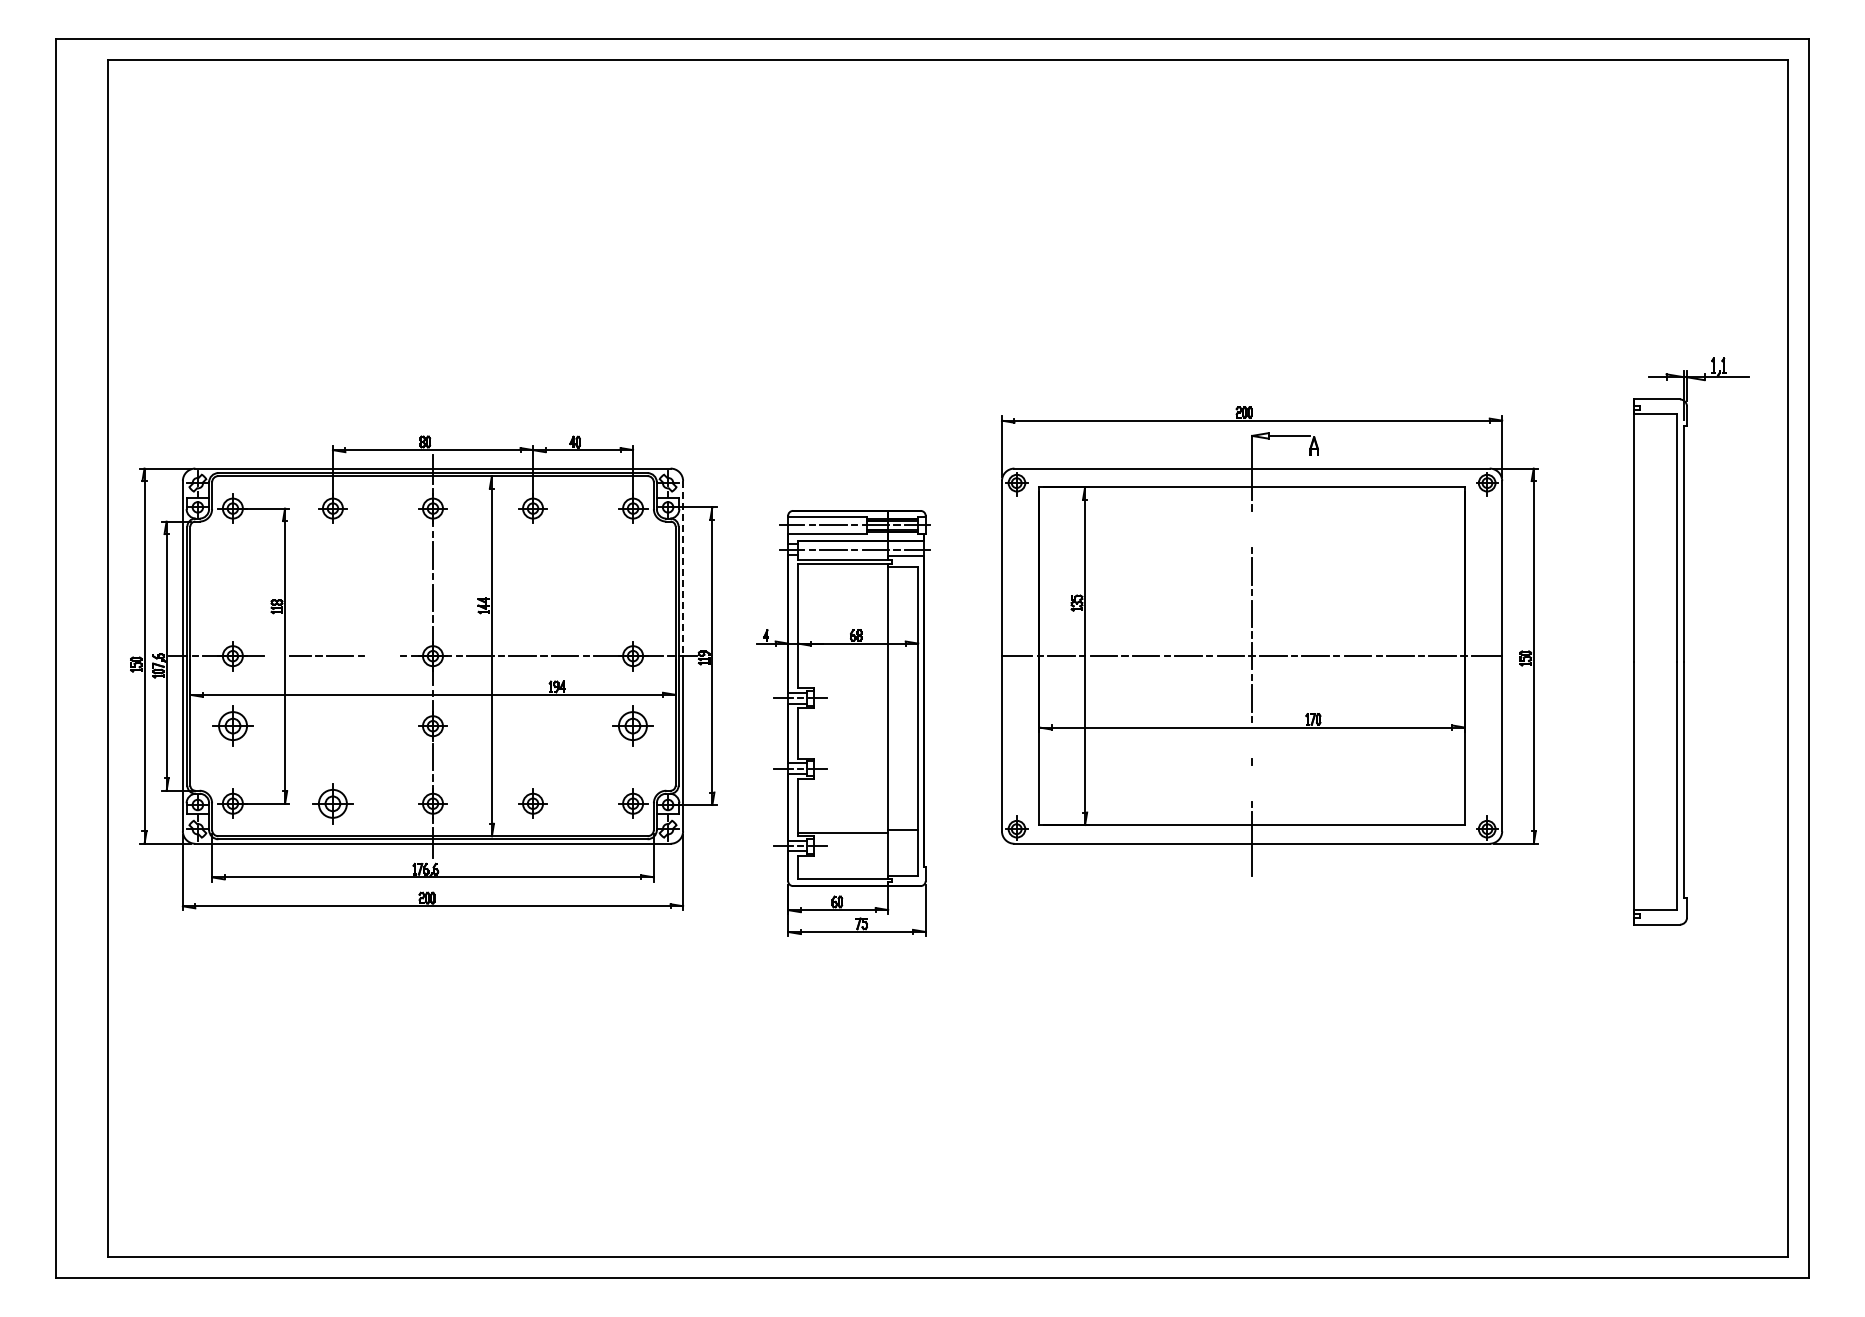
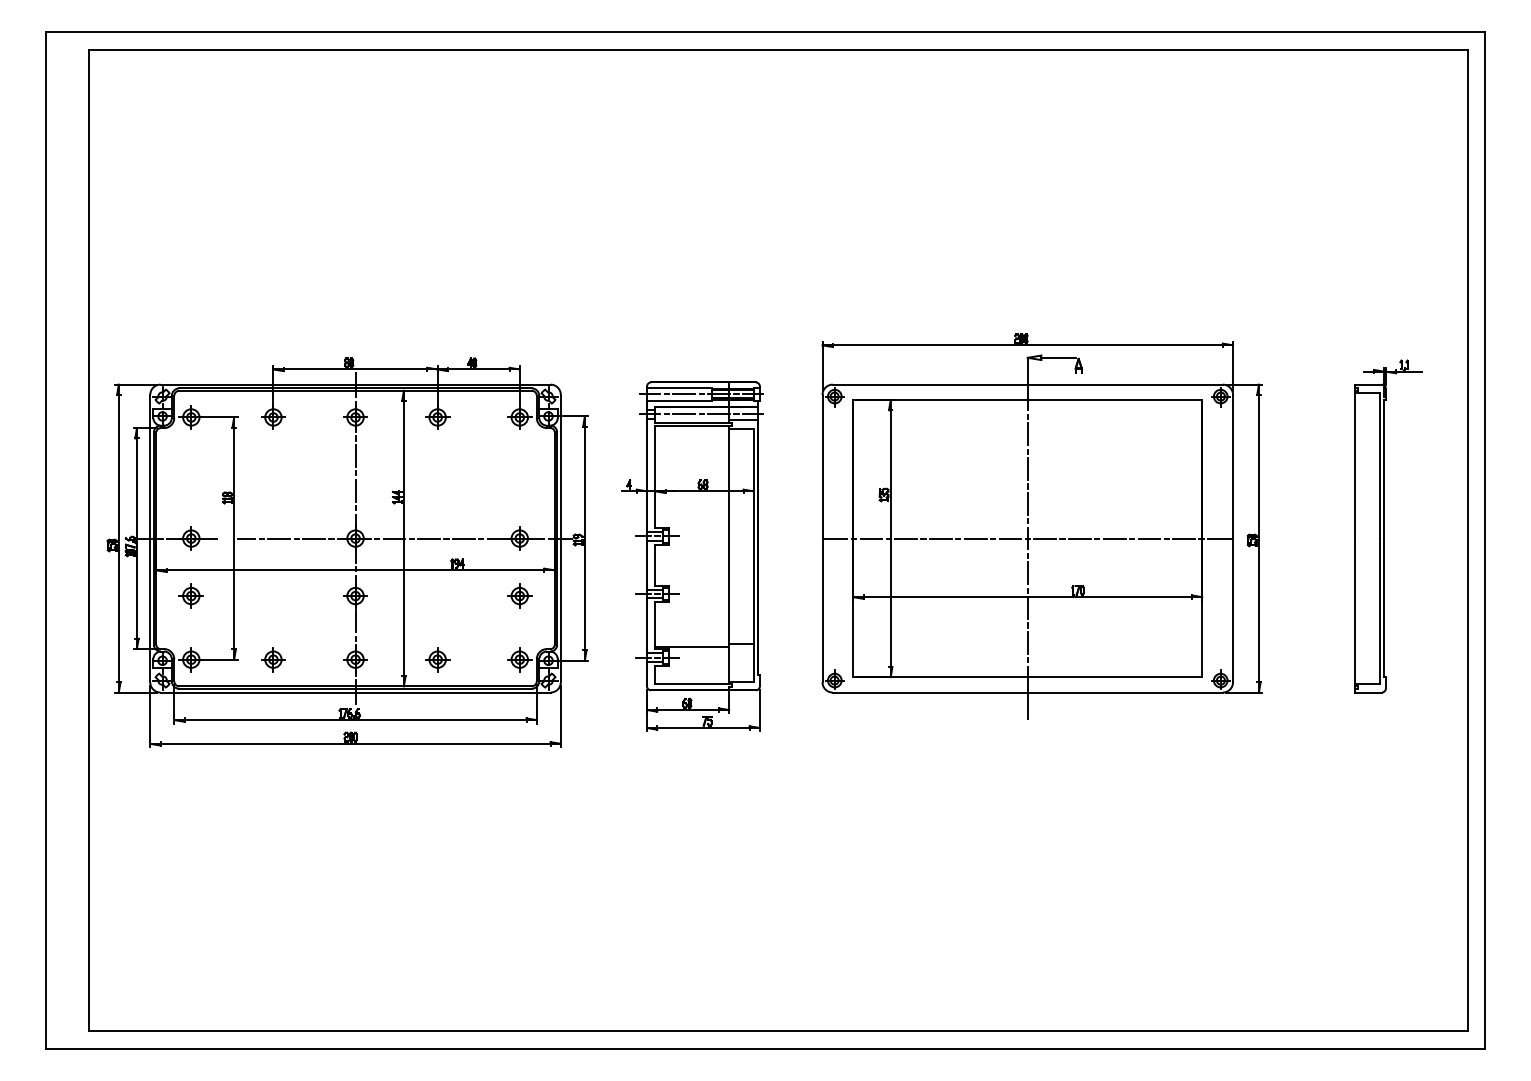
line: (1252, 528) -> (1028, 433), added
line: (683, 568) -> (561, 466), dashed -> solid
part: (1691, 641) -> (1388, 526), size x0.71
line: (382, 656) -> (314, 538), added
part: (843, 723) -> (692, 556), moved
part: (232, 726) -> (191, 596), size x0.71
part: (633, 726) -> (520, 596), size x0.71
line: (1252, 740) -> (1028, 607), added
line: (1252, 783) -> (1028, 643), added
part: (332, 803) -> (273, 659), size x0.71

